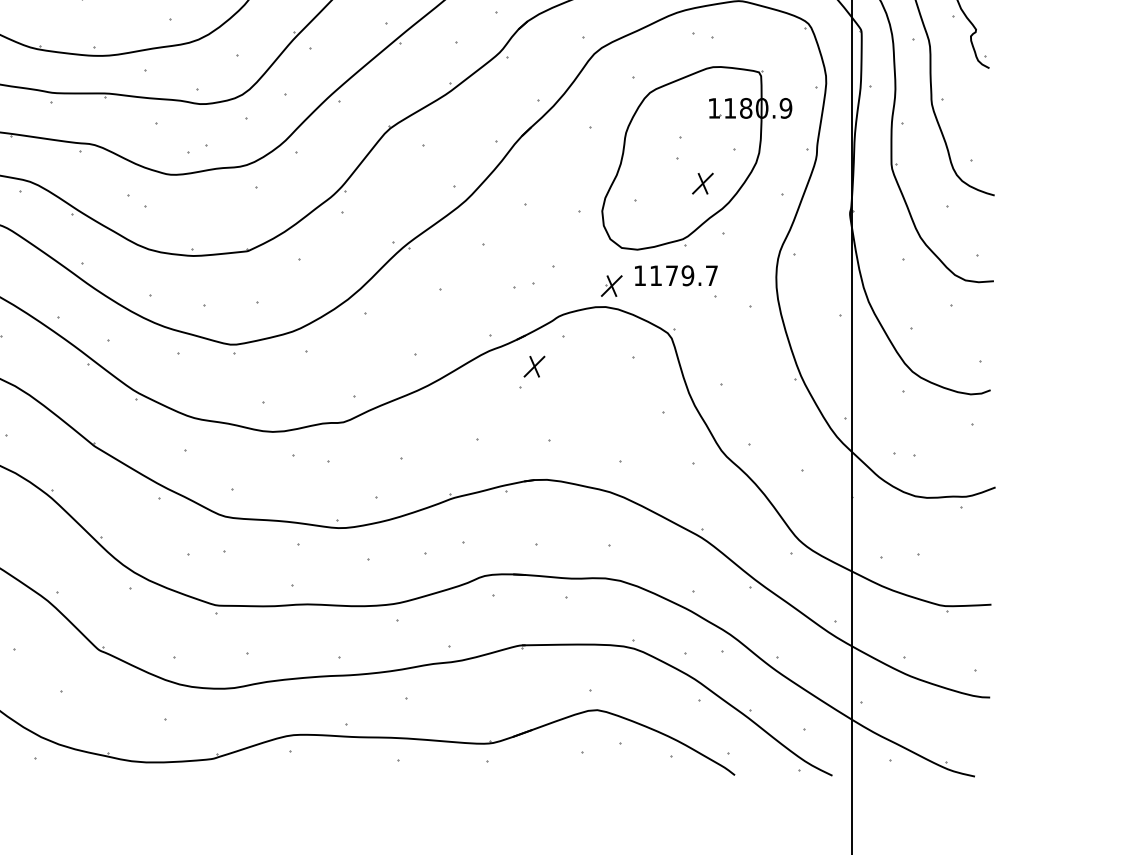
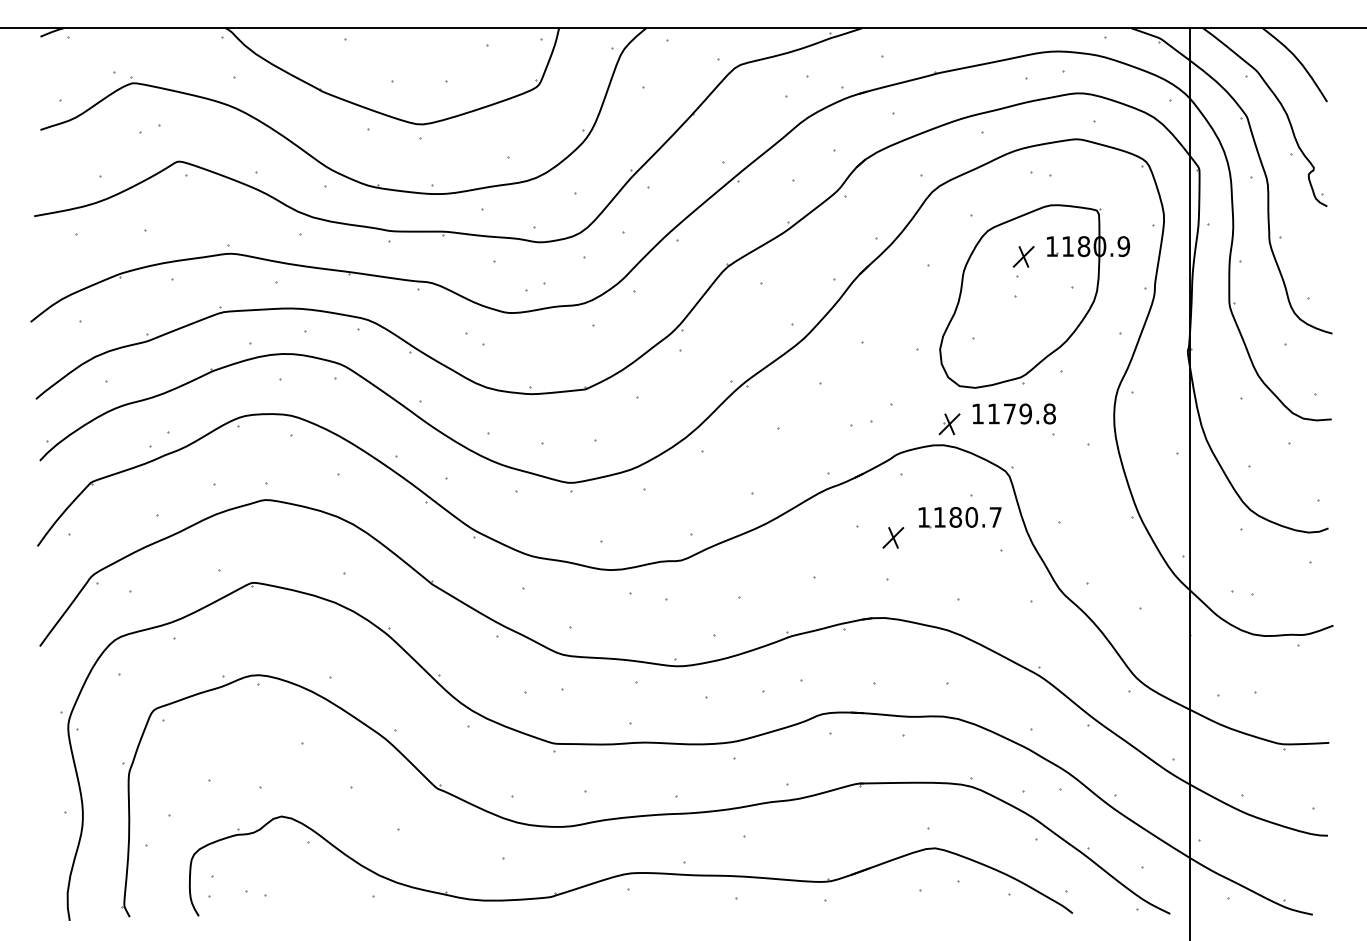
part: (702, 183) -> (1023, 256), moved
text: (711, 275) -> (1049, 413), 1179.7 -> 1179.8
part: (534, 366) -> (893, 537), moved
part: (621, 379) -> (959, 517), added

